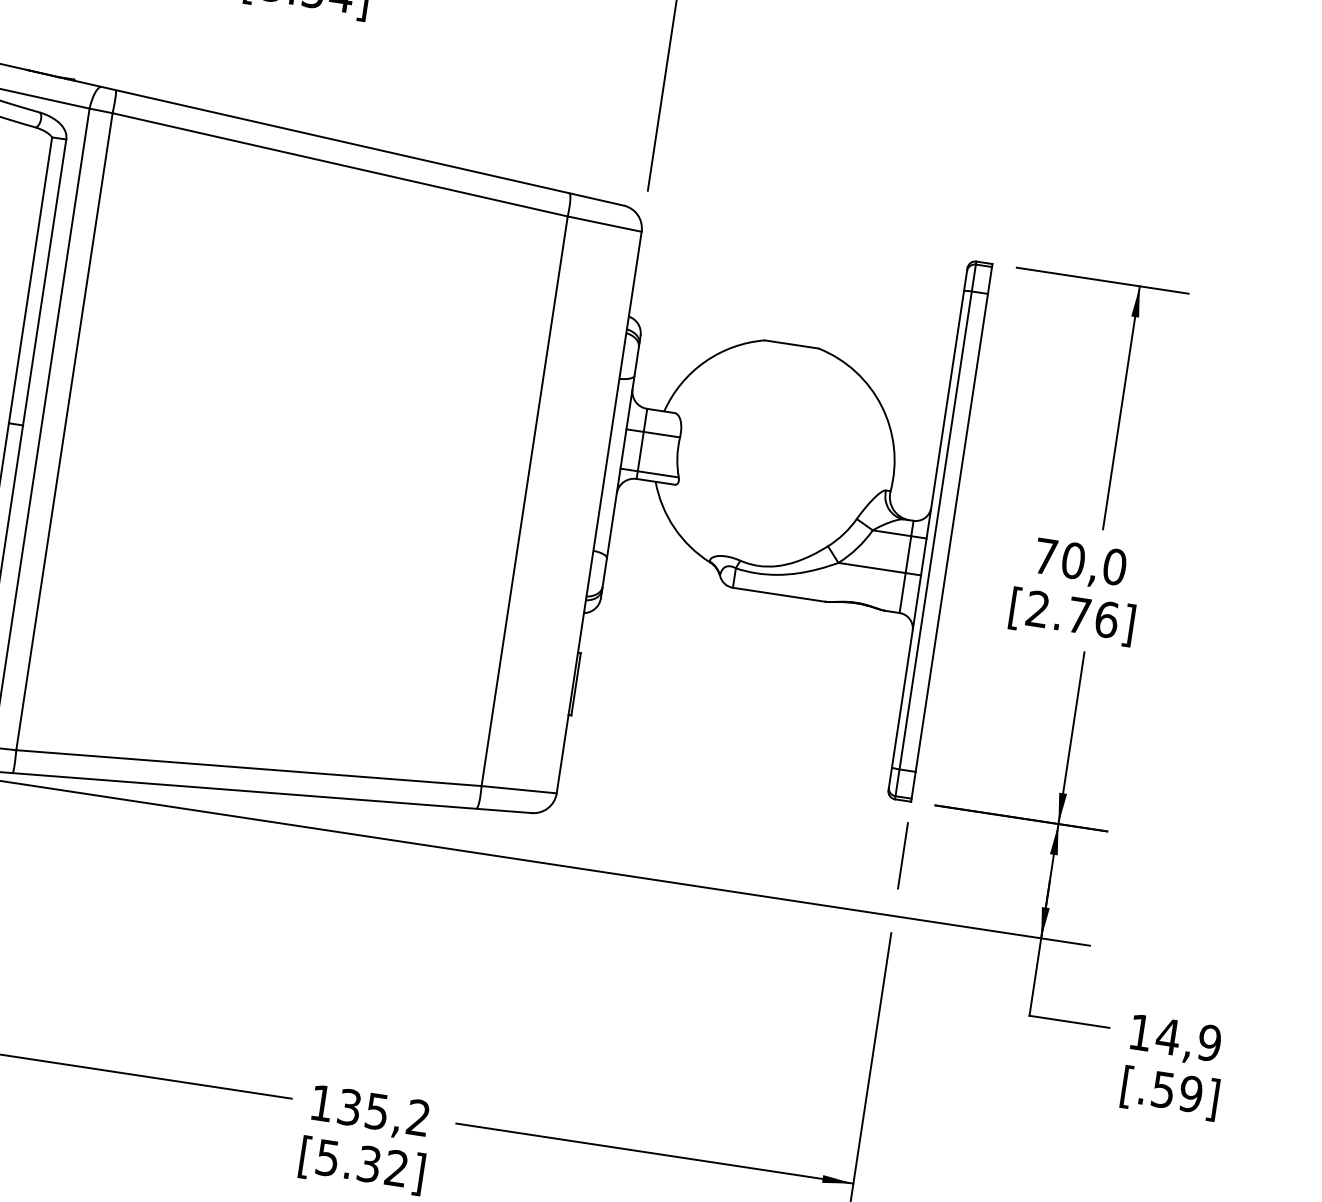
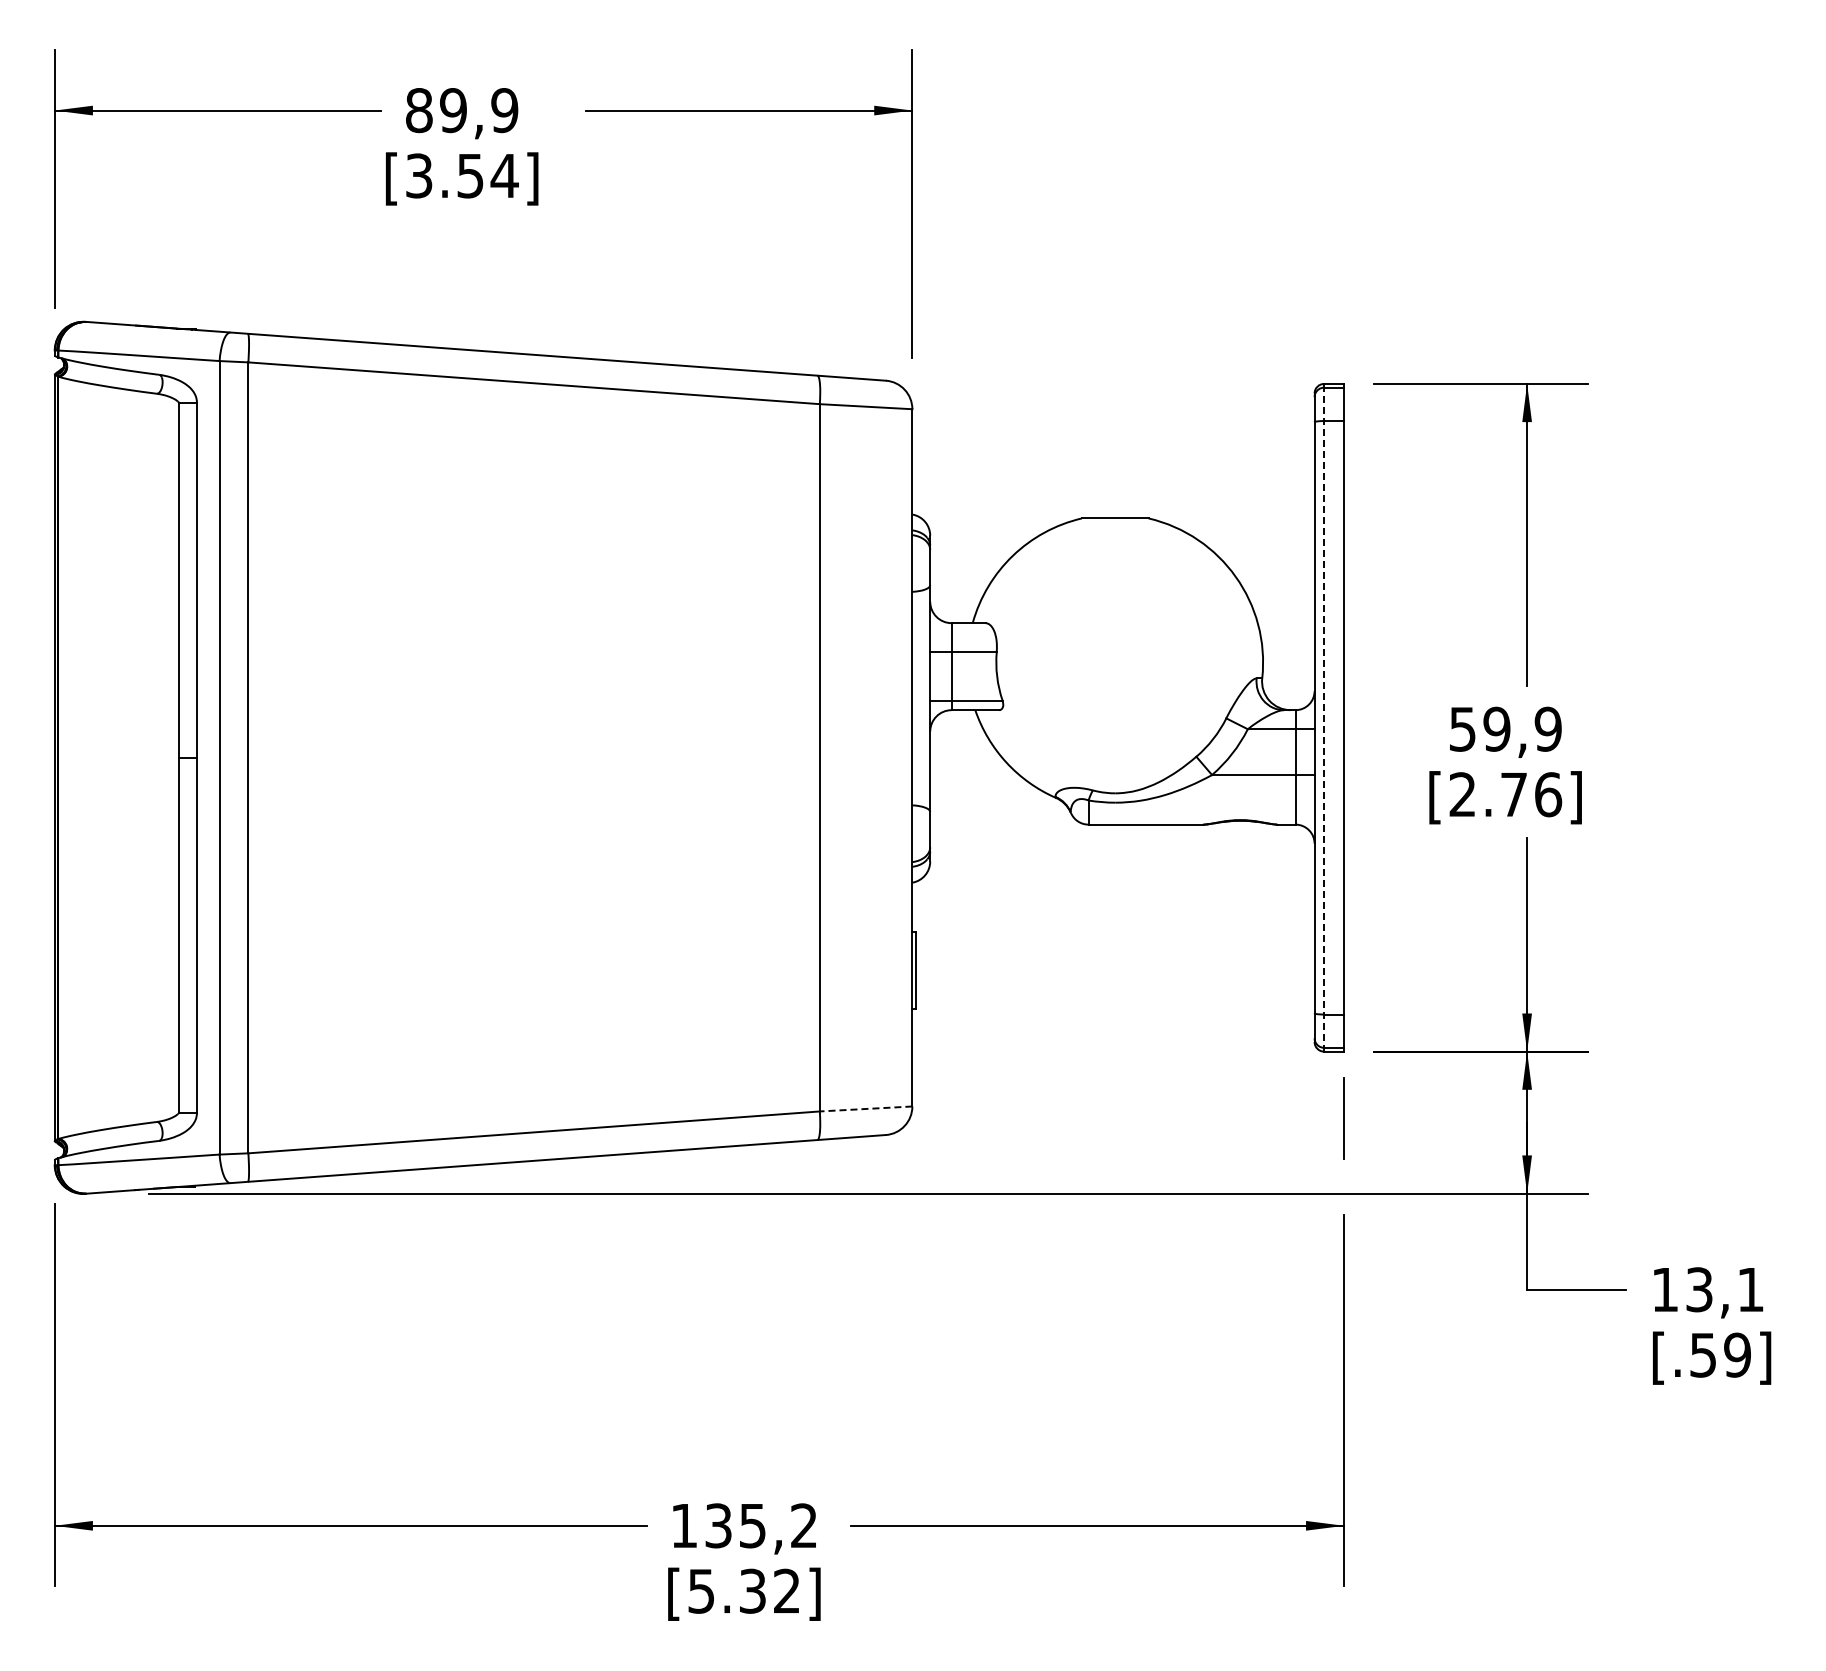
line: (936, 530) -> (1324, 717), solid -> dashed
text: (1080, 561) -> (1505, 728), 70,0 -> 59,9
line: (518, 790) -> (865, 1109), solid -> dashed
text: (1188, 1039) -> (1724, 1289), 14,9 -> 13,1

